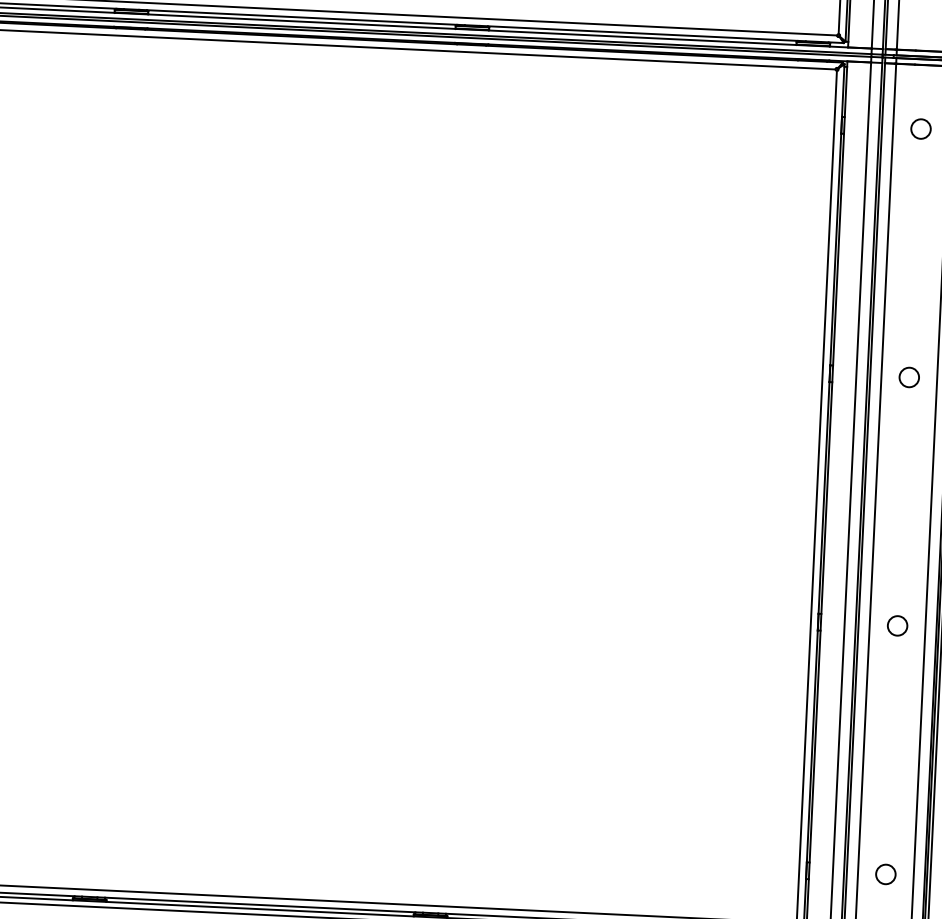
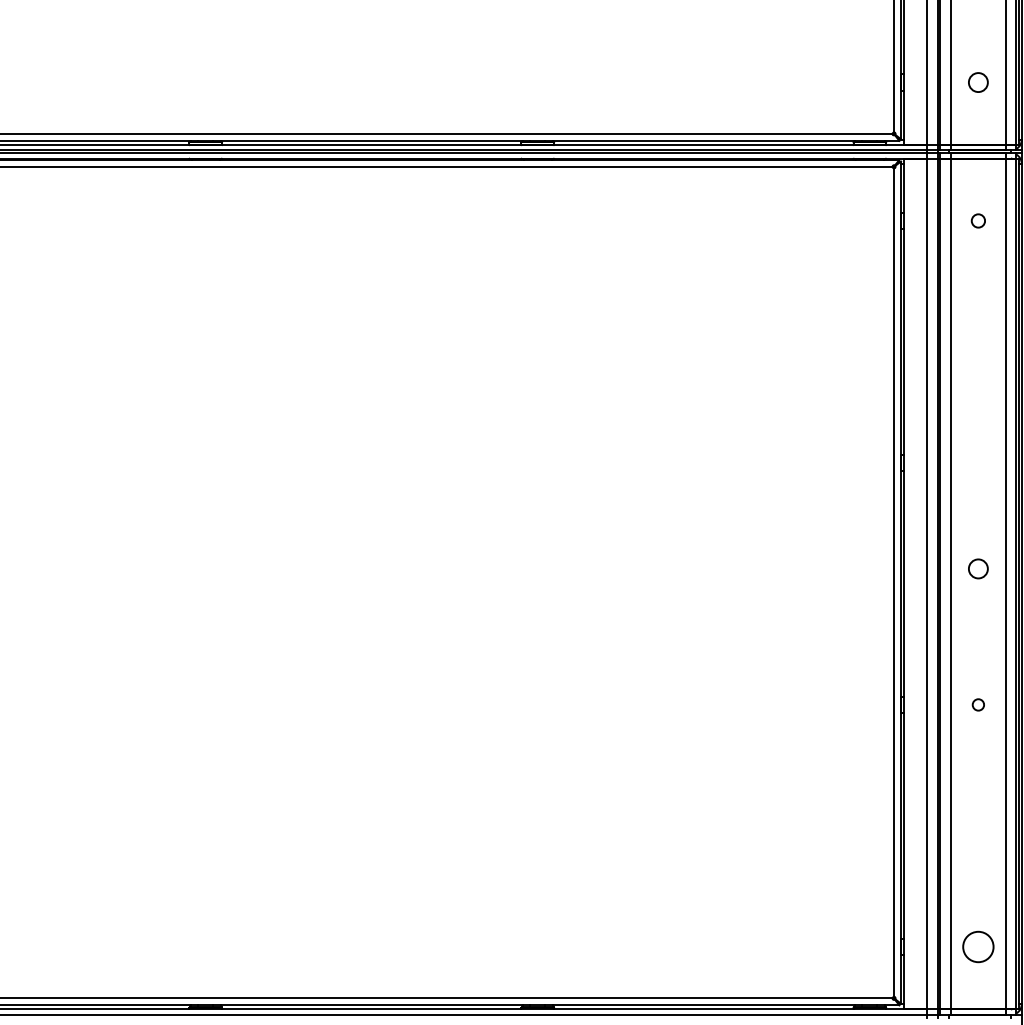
circle: (921, 128) -> (978, 220), size x0.7
circle: (909, 377) -> (978, 568), moved
circle: (897, 625) -> (978, 704), size x0.6
circle: (884, 873) -> (977, 946), size x1.6

